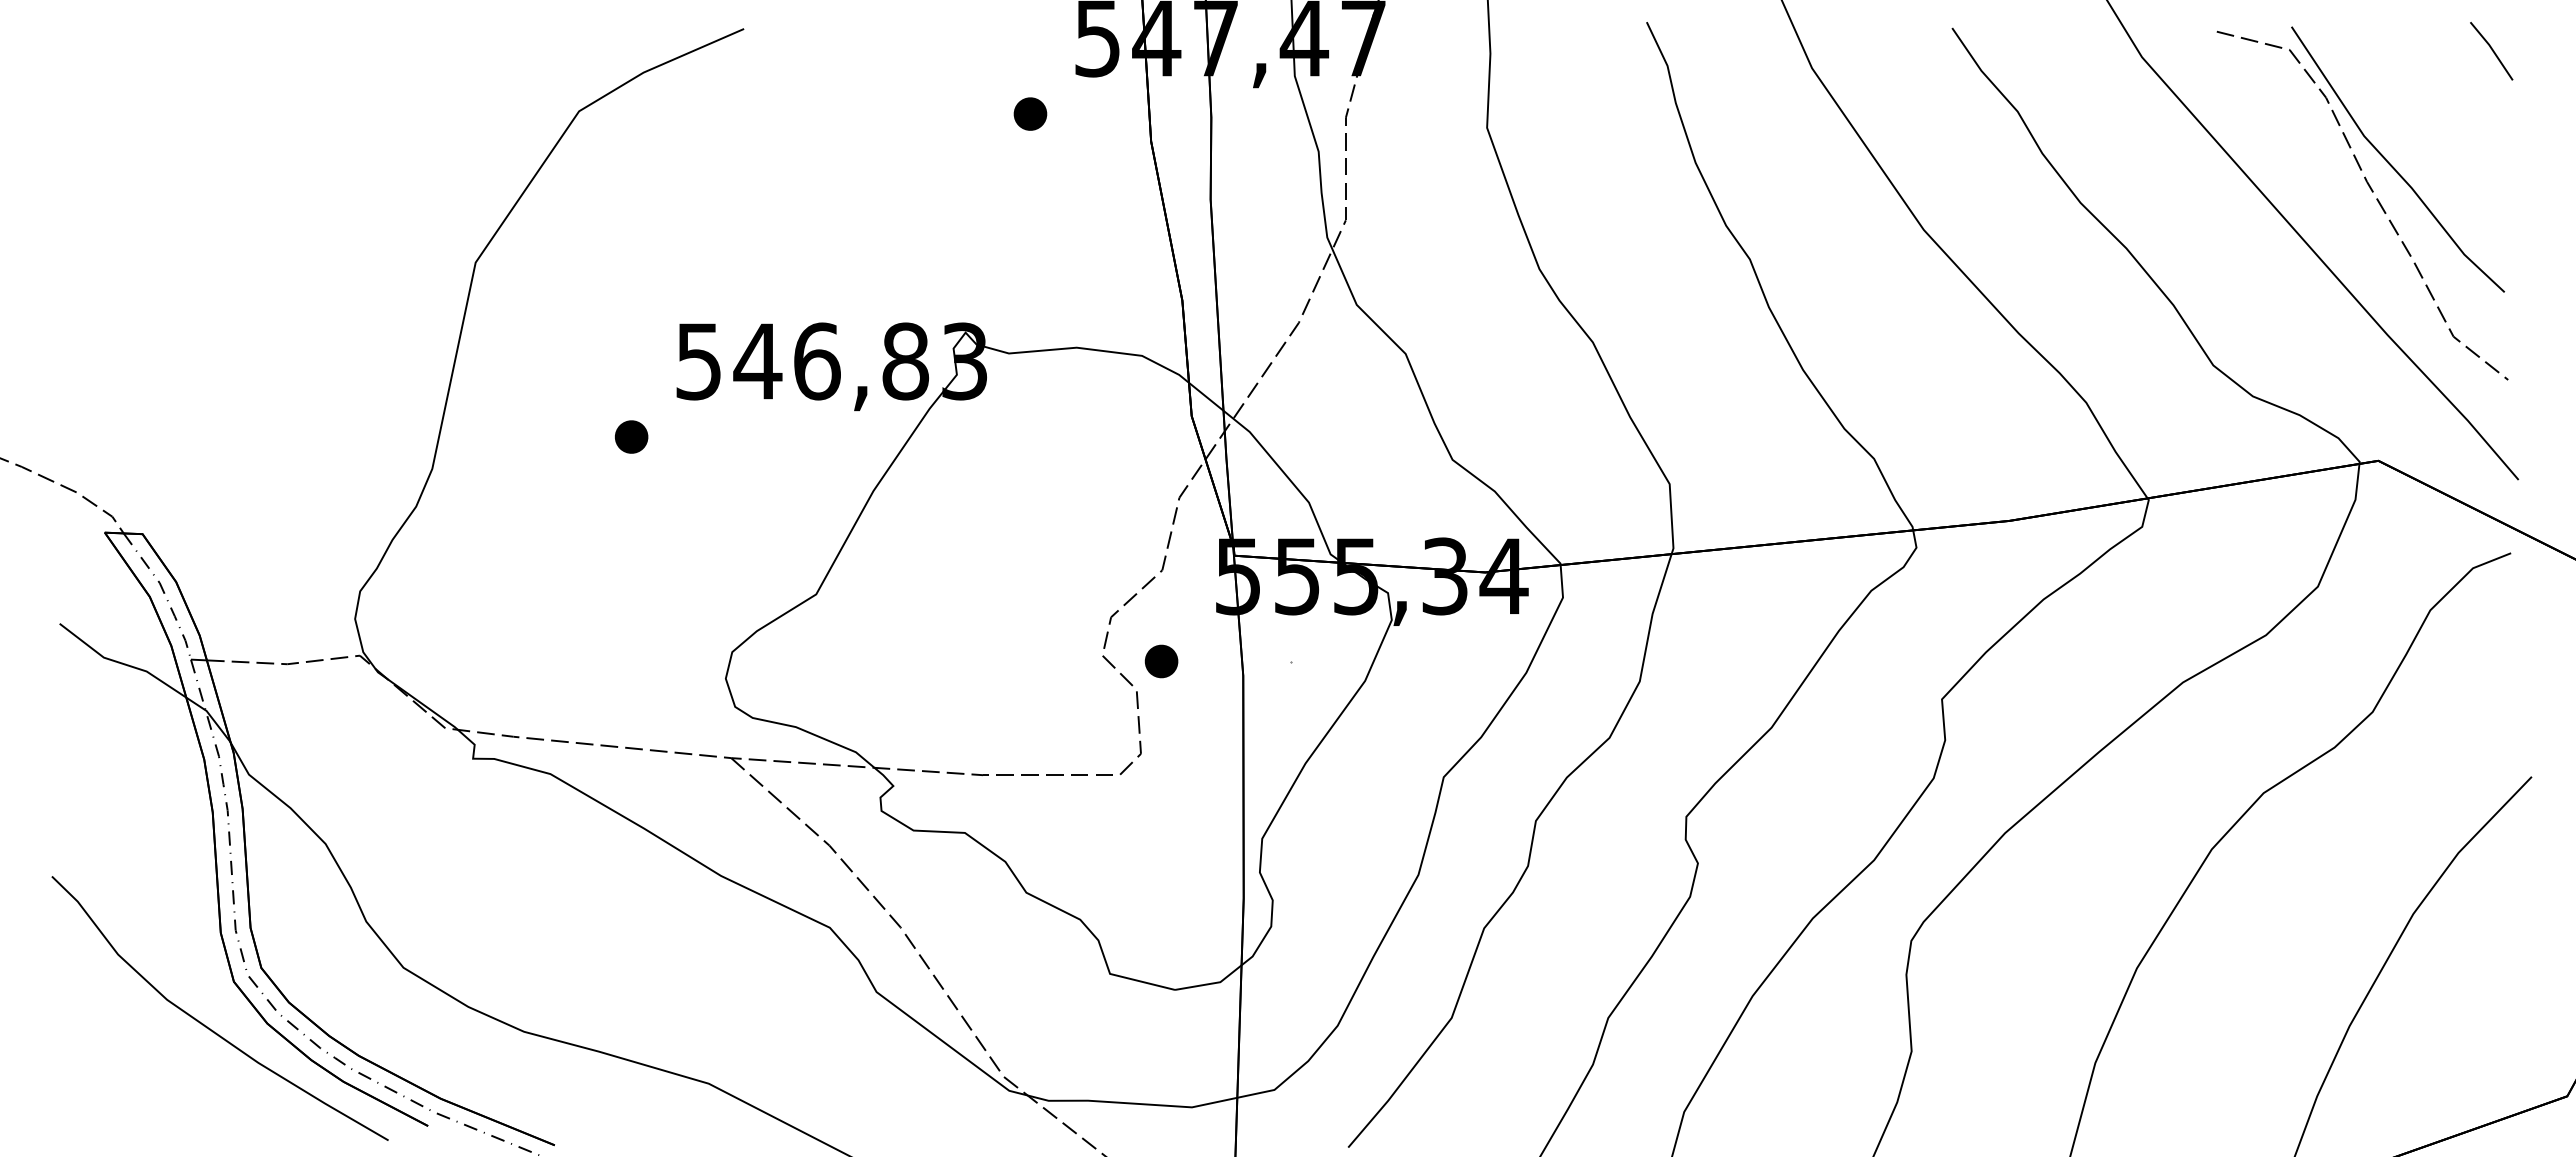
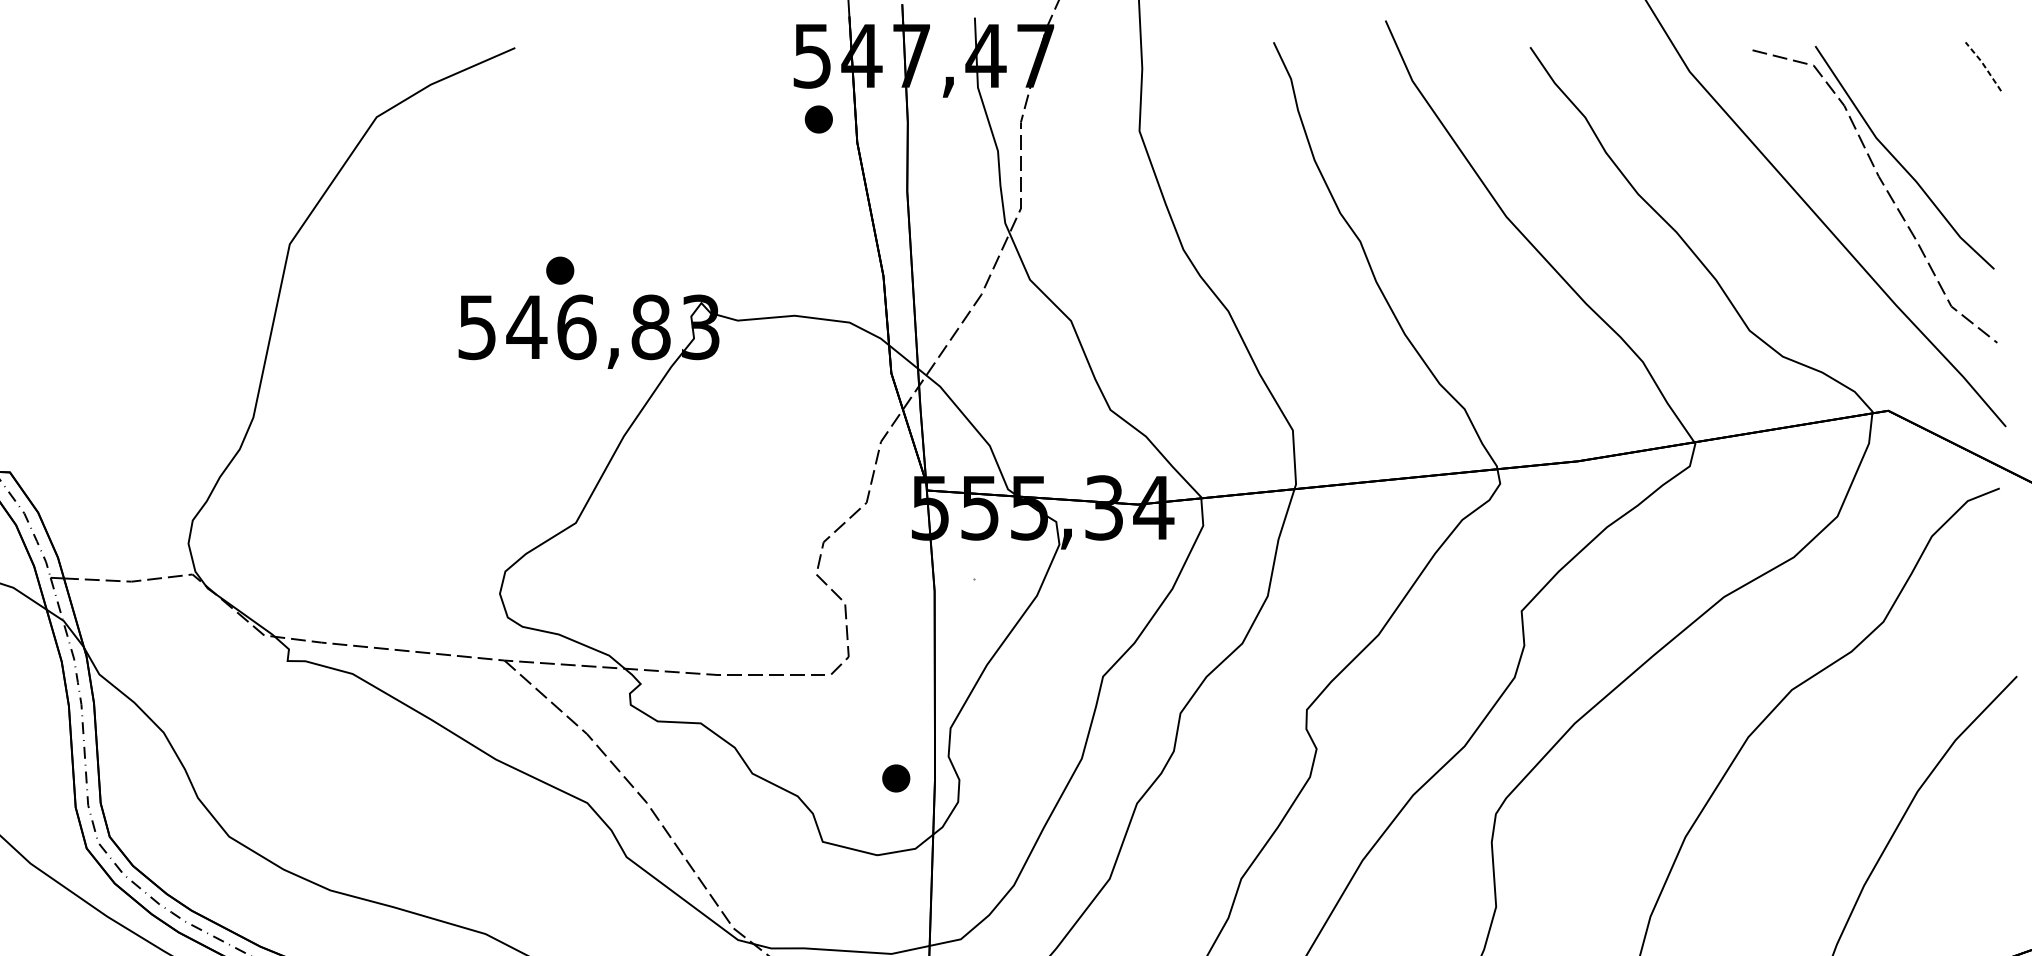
line: (2492, 49) -> (1984, 65), solid -> dashed
part: (1030, 113) -> (818, 119), moved
part: (631, 436) -> (560, 270), moved
part: (1161, 661) -> (896, 778), moved

